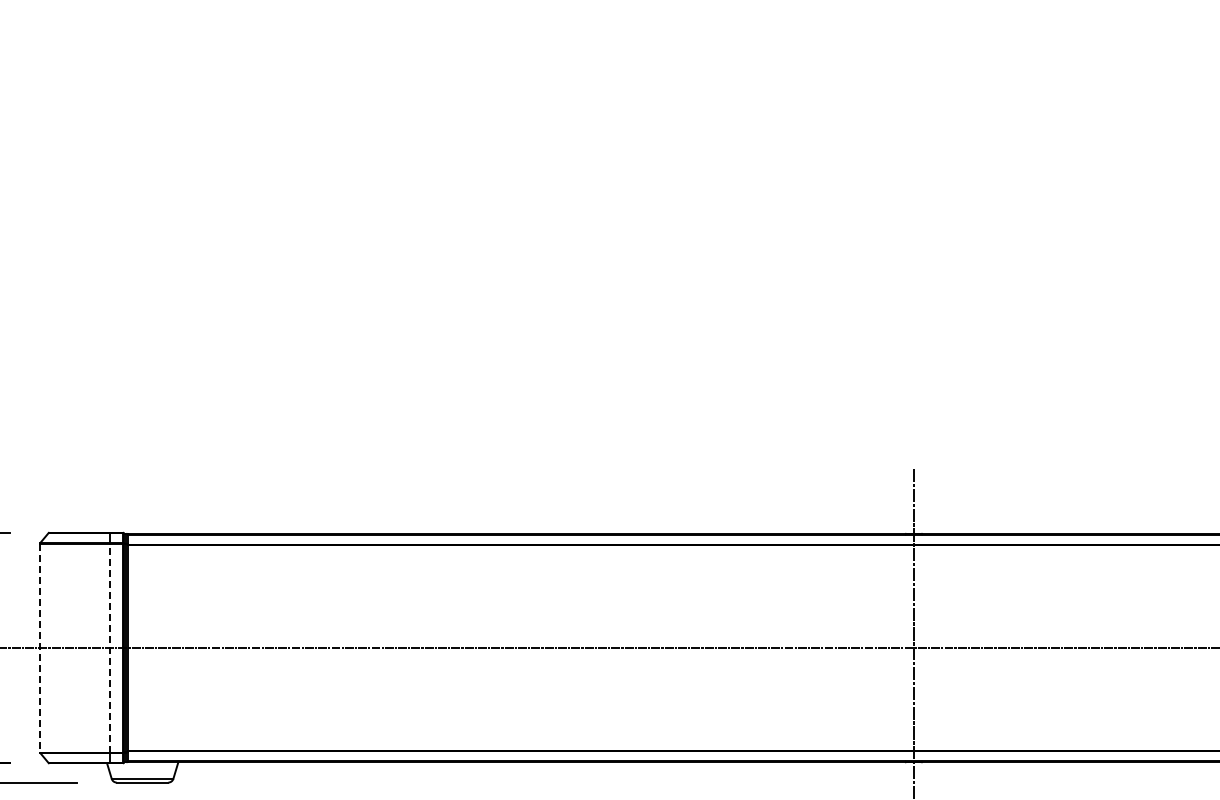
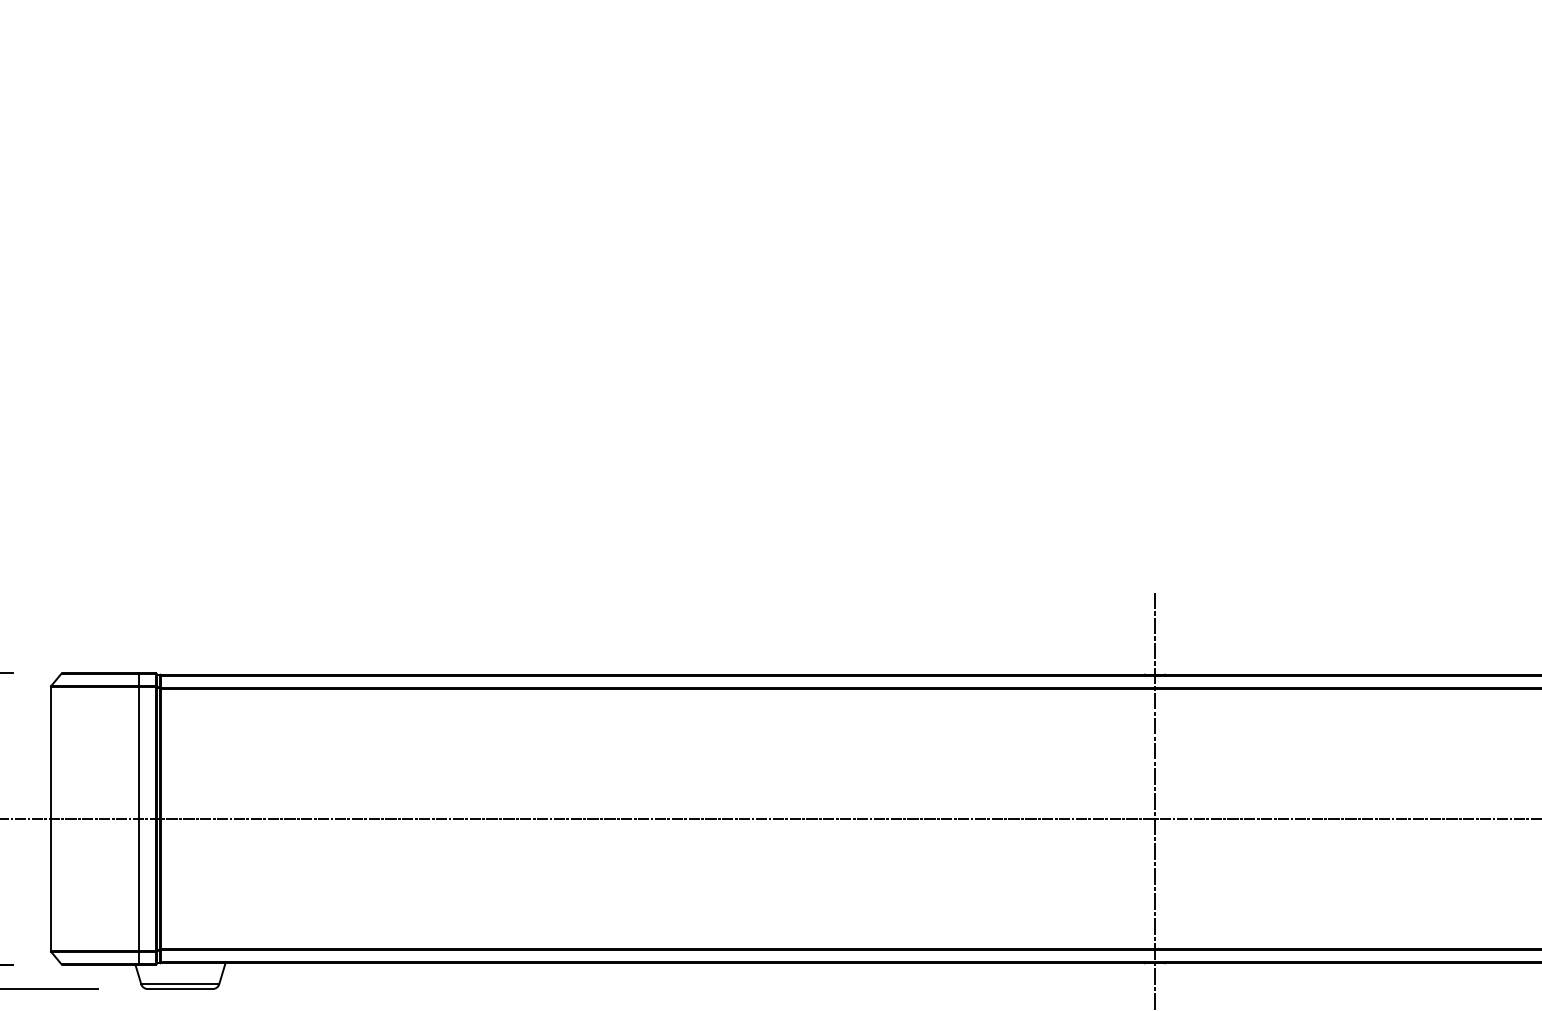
line: (110, 647) -> (139, 818), dashed -> solid
line: (40, 648) -> (51, 819), dashed -> solid

